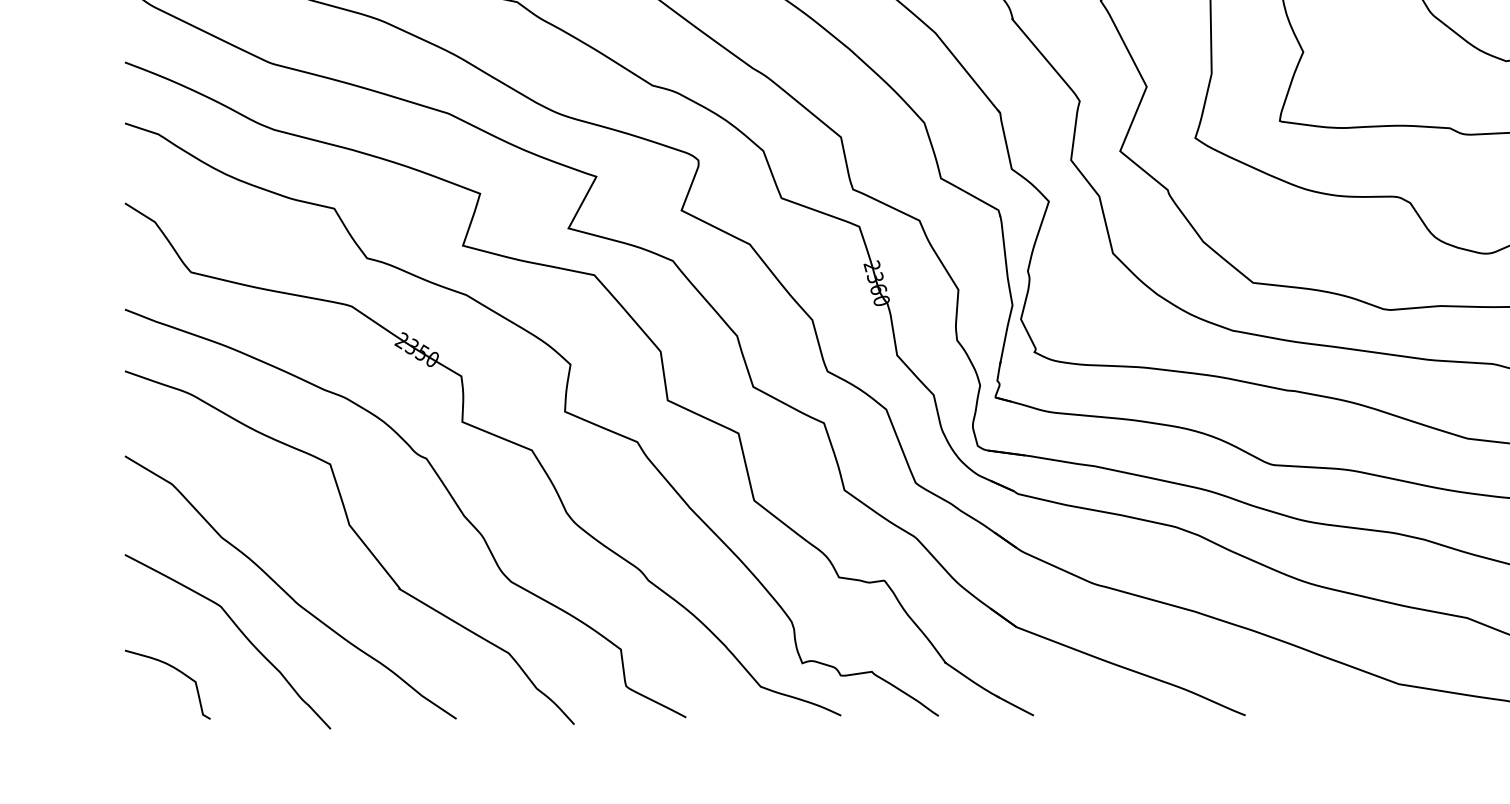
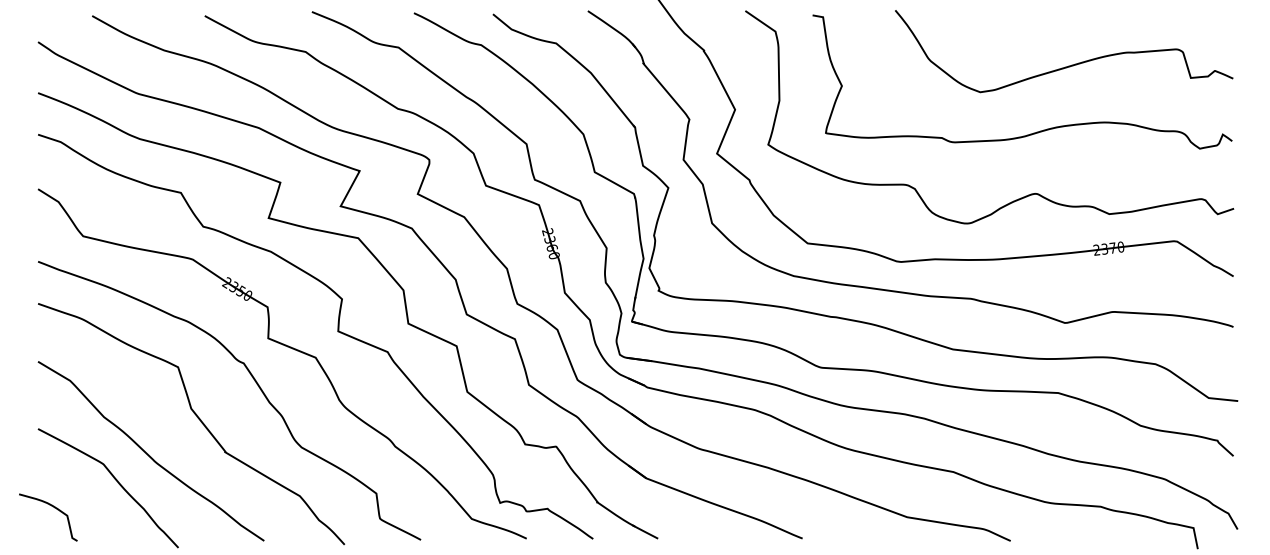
curve: (176, 671) -> (54, 508), moved

